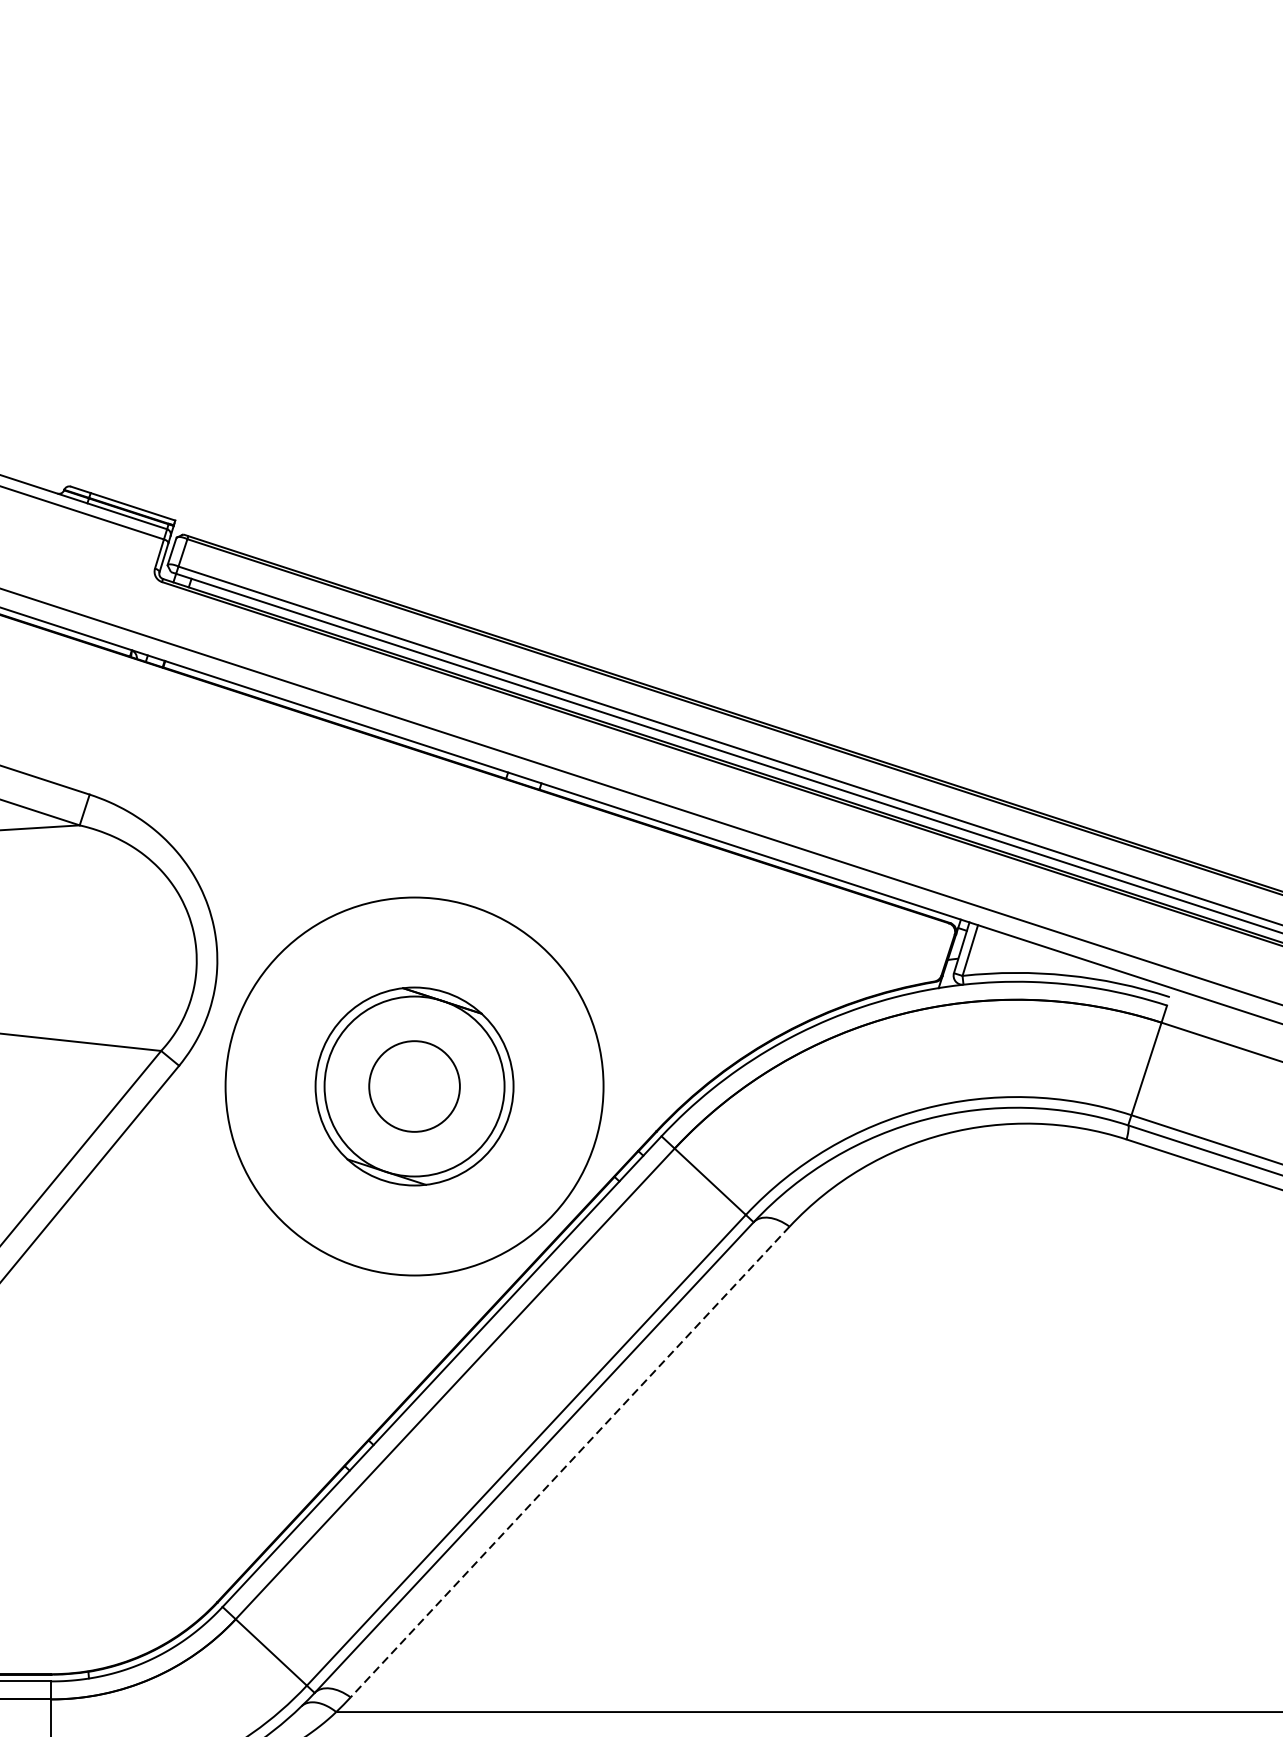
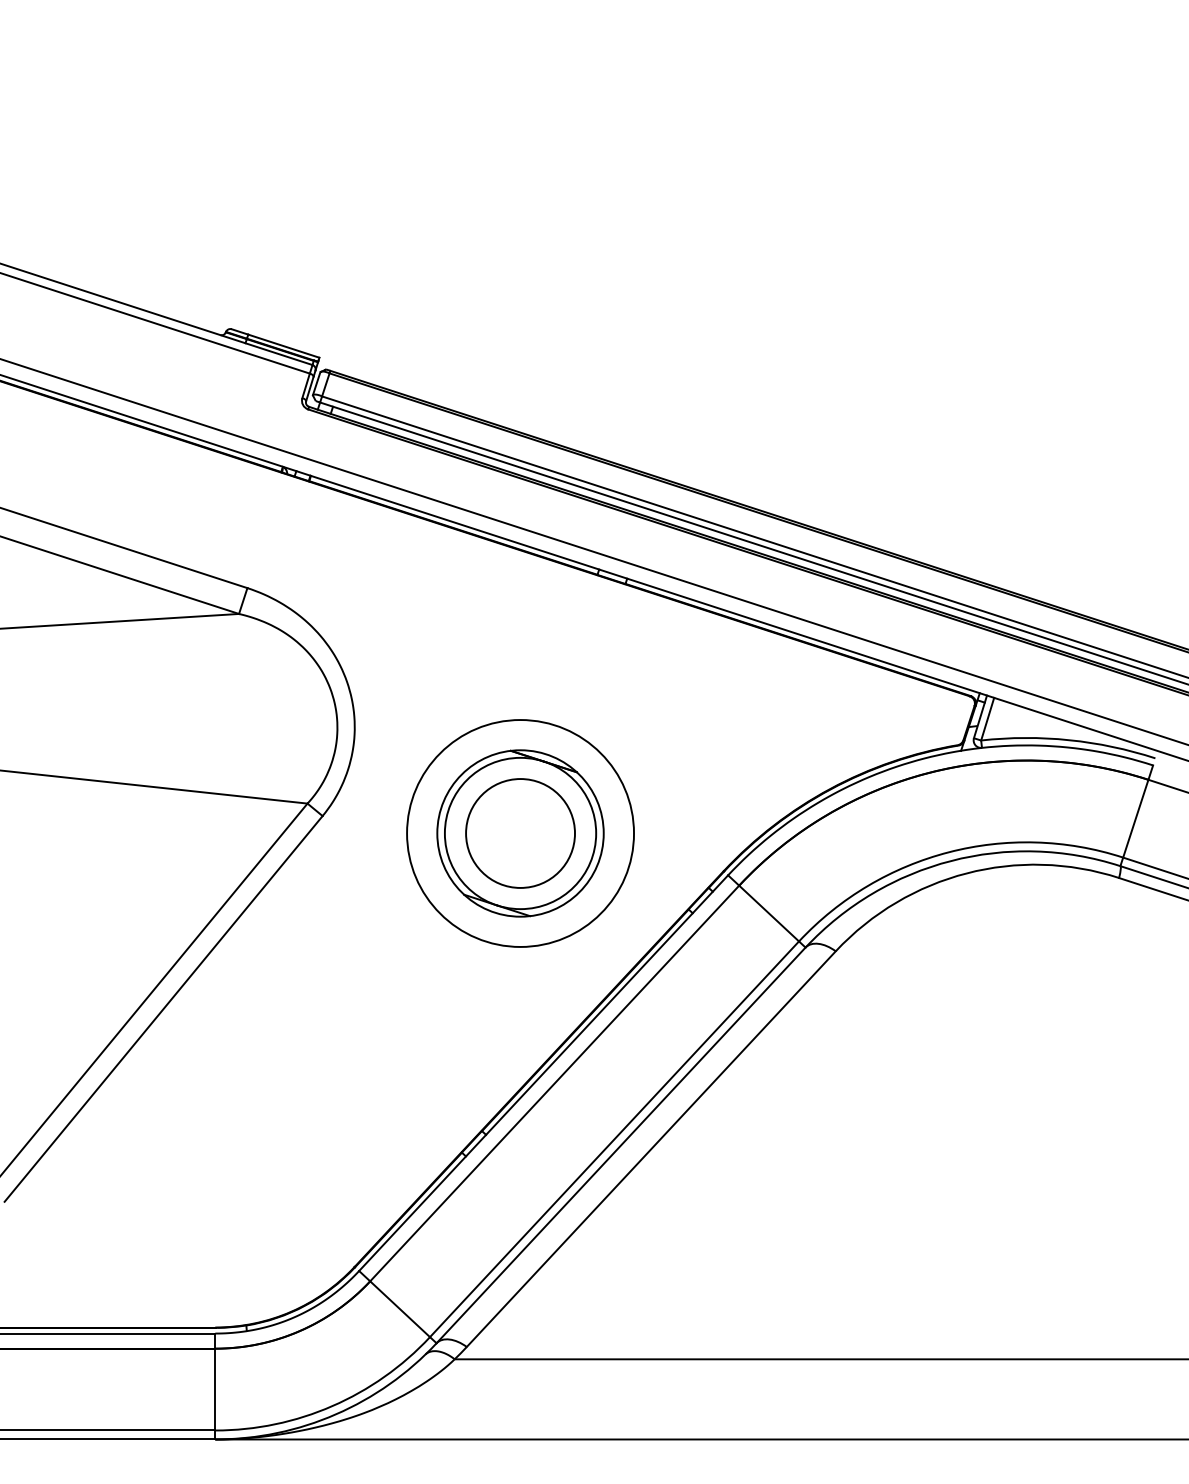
circle: (414, 1086) -> (520, 833), size x0.71
circle: (414, 1086) -> (520, 833), size x1.43
line: (570, 1462) -> (651, 1149), dashed -> solid

